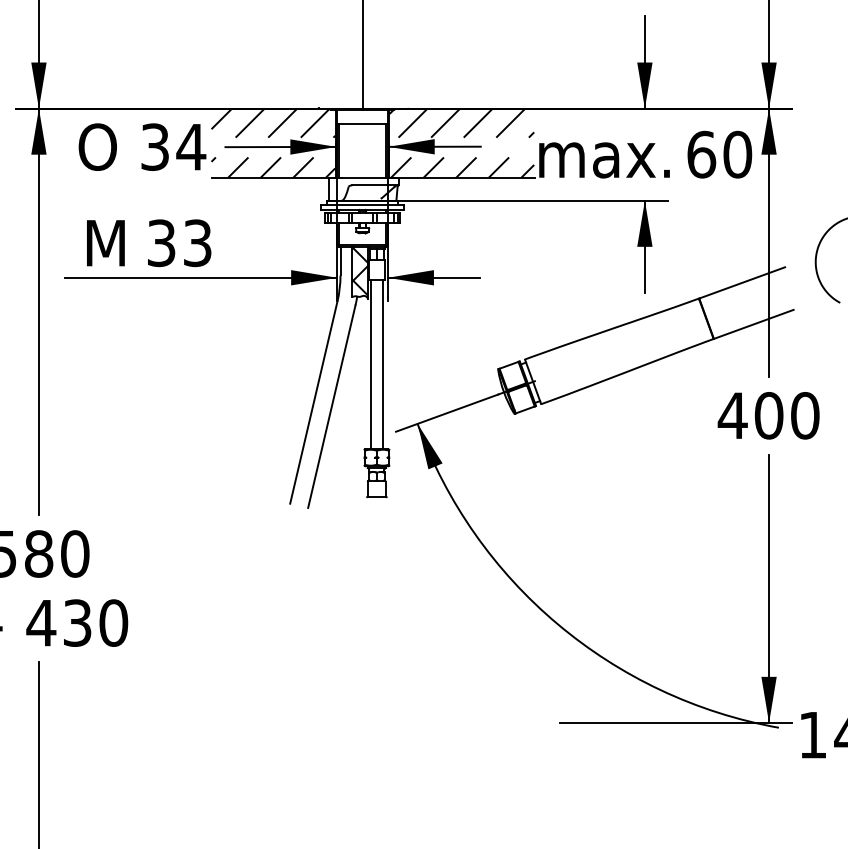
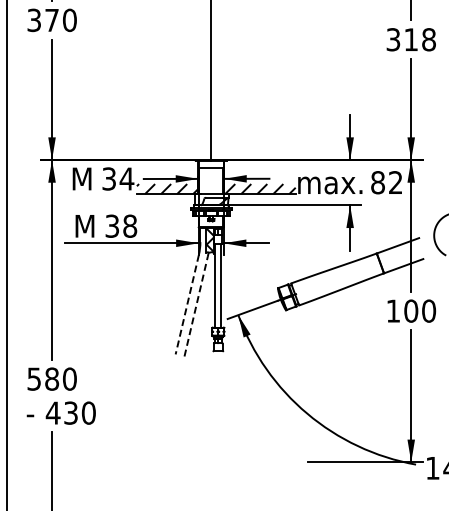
hatch: (271, 123) -> (166, 167), removed
hatch: (460, 123) -> (259, 167), removed
text: (98, 146) -> (81, 178), O -> M
text: (718, 154) -> (386, 182), 60 -> 82
text: (198, 241) -> (130, 225), 33 -> 38
line: (314, 404) -> (187, 305), solid -> dashed
line: (332, 406) -> (196, 306), solid -> dashed
text: (733, 414) -> (393, 310), 400 -> 100

